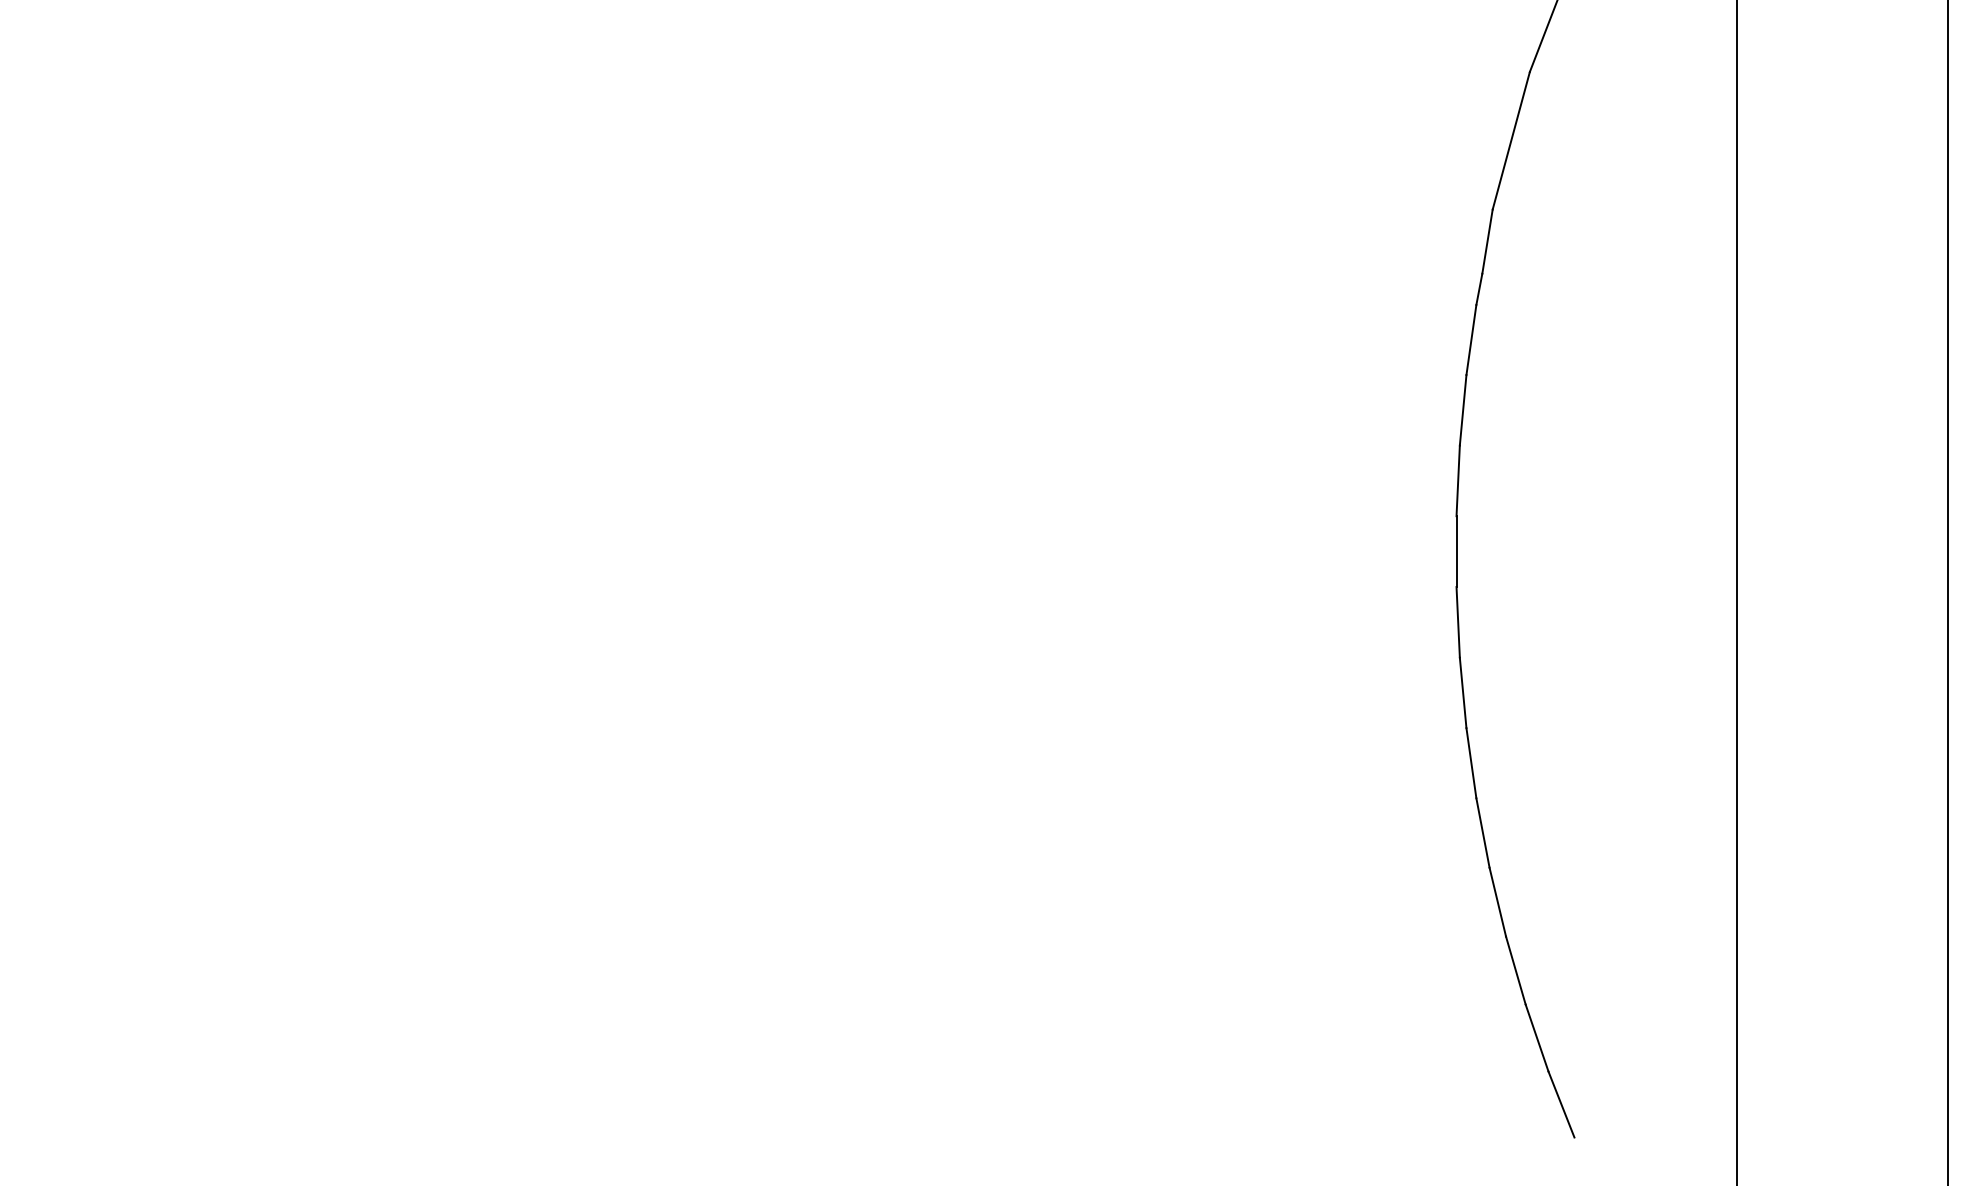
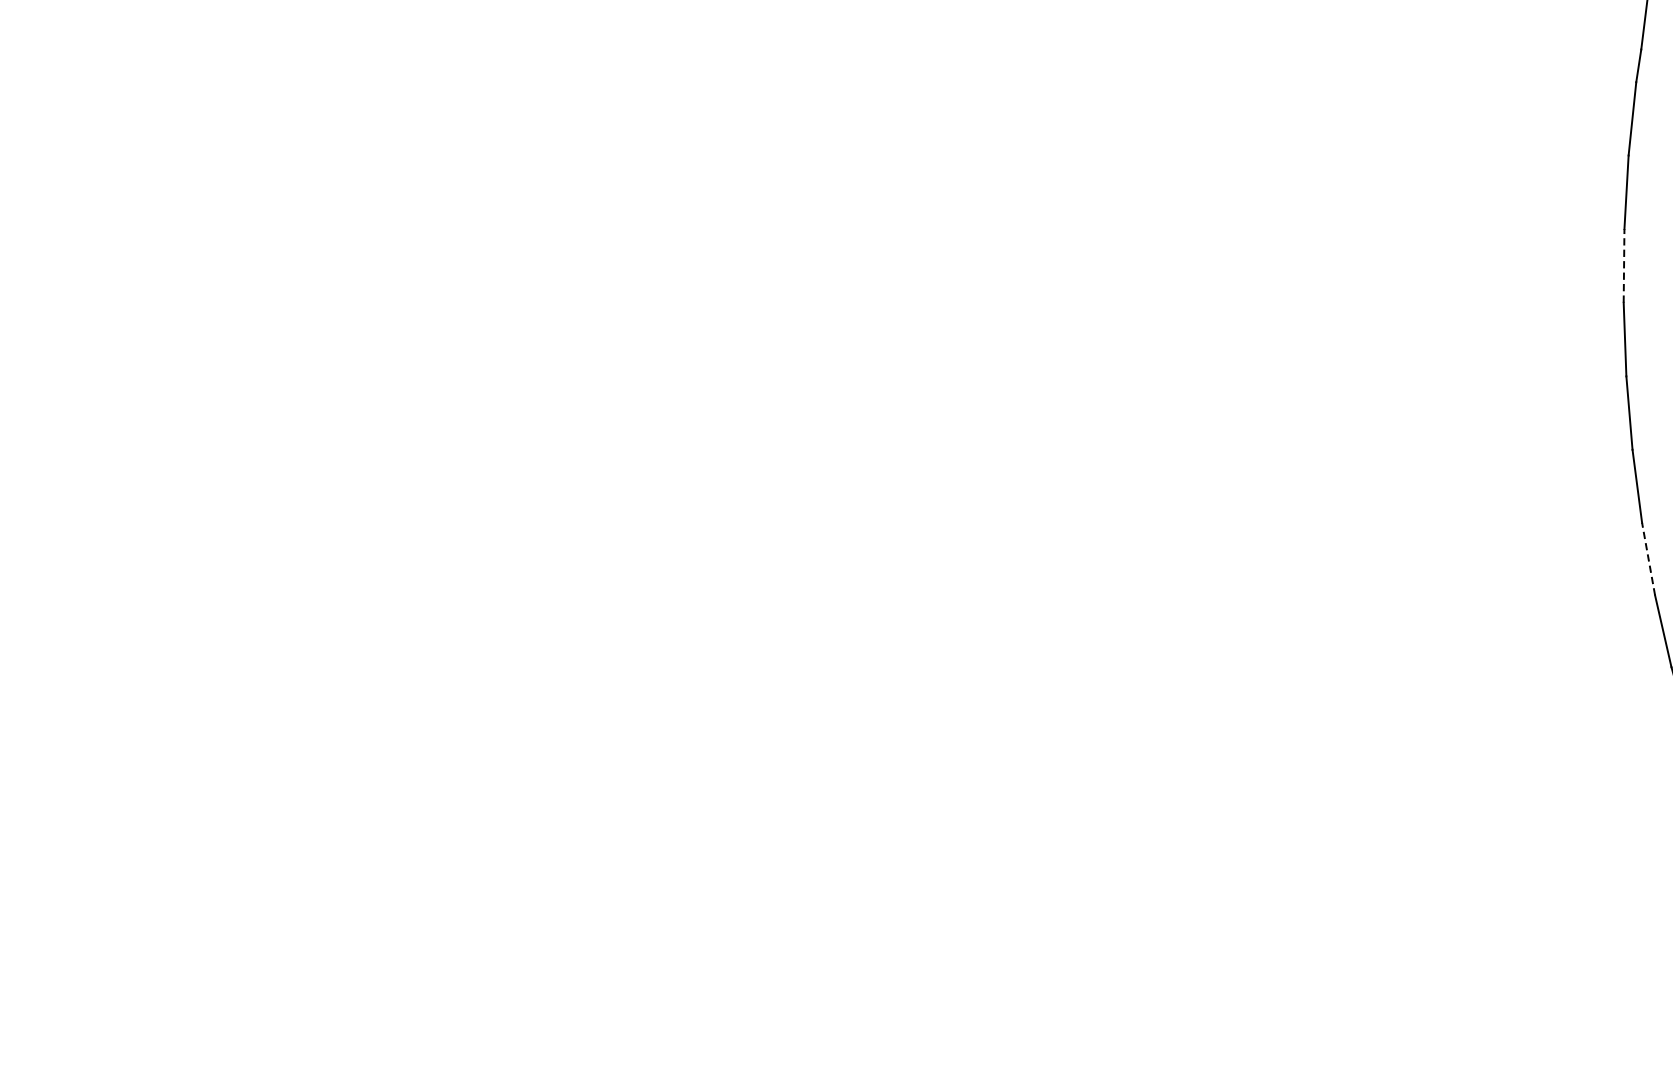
line: (1458, 480) -> (1624, 265), solid -> dashed
line: (1471, 762) -> (1648, 558), solid -> dashed

